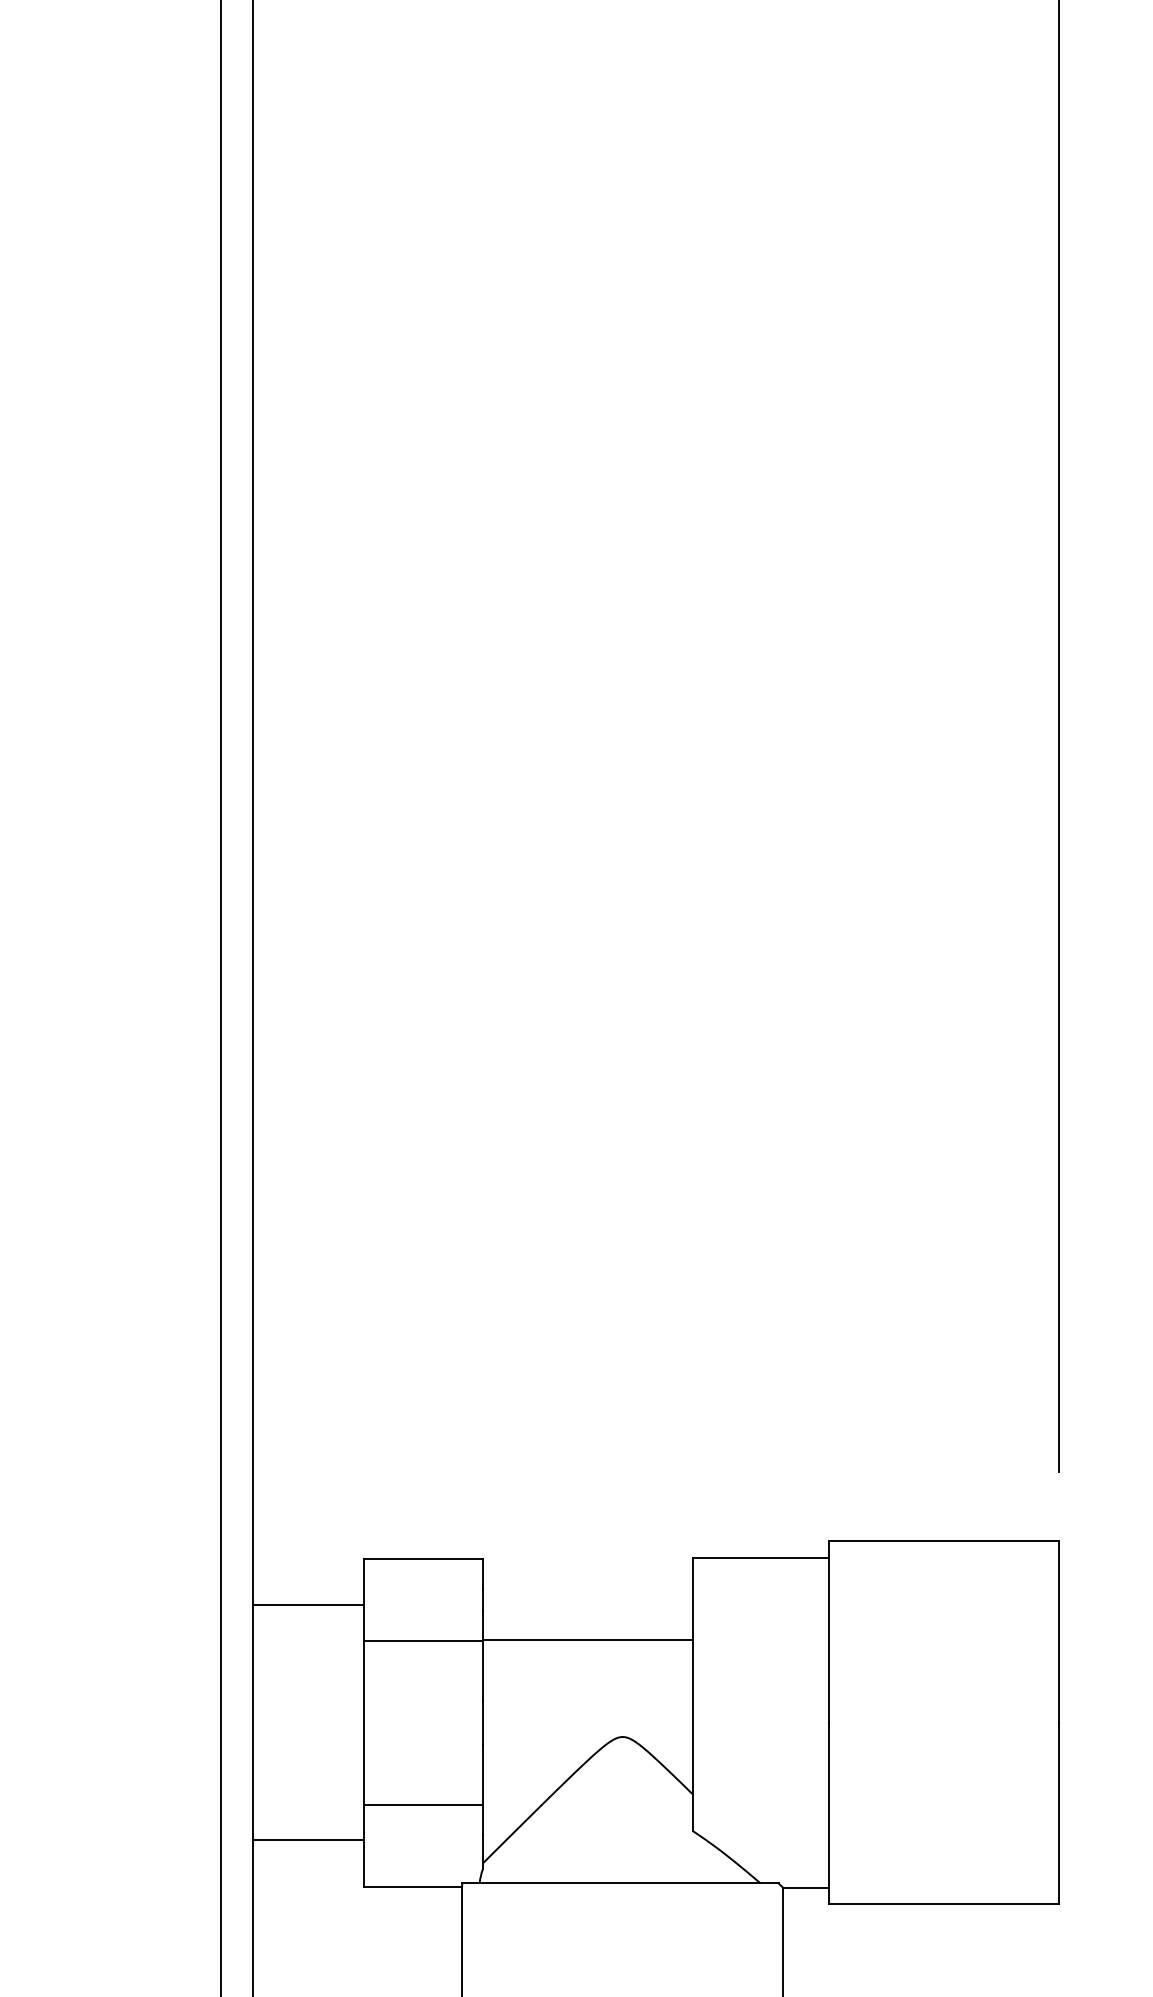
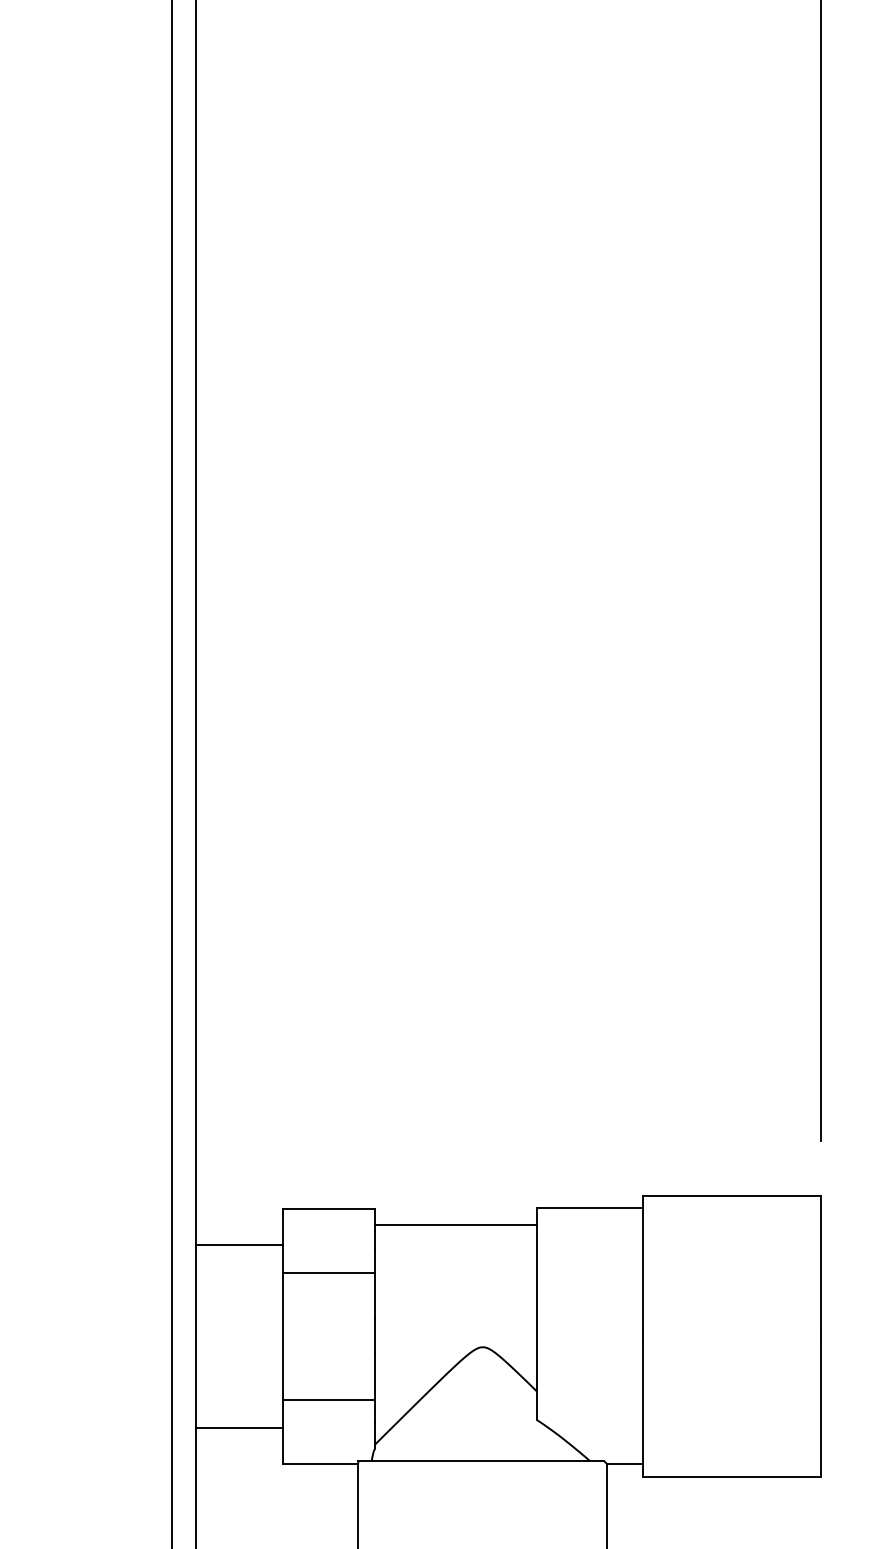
line: (587, 1639) -> (455, 1224), moved

